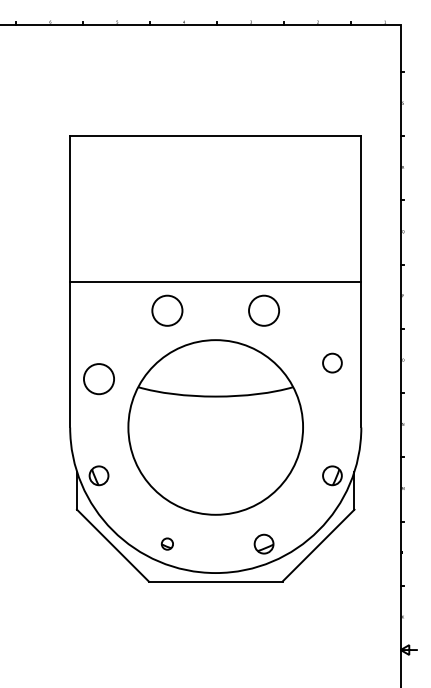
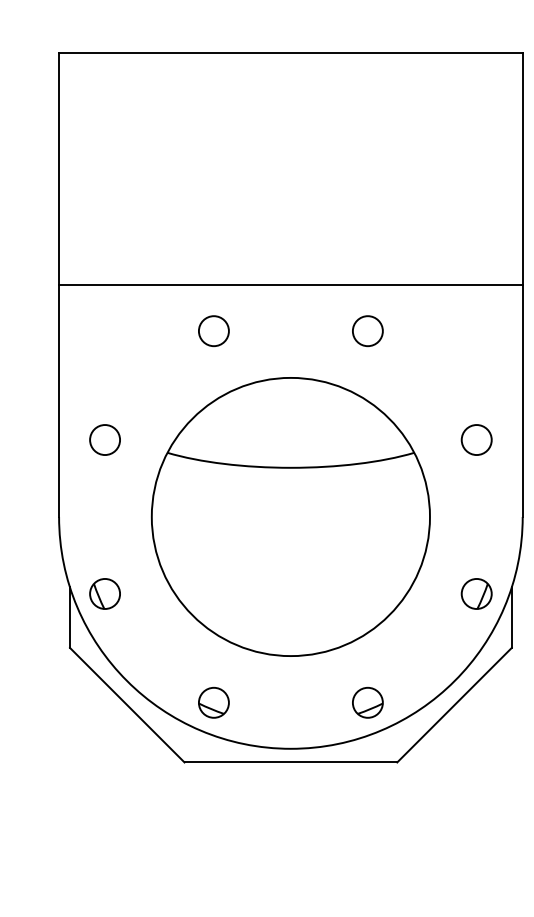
circle: (167, 310) -> (214, 330), size x0.62
circle: (263, 310) -> (366, 330), size x0.62
circle: (332, 362) -> (476, 439), moved
circle: (98, 378) -> (104, 439), size x0.62
part: (167, 543) -> (214, 701), size x1.67

